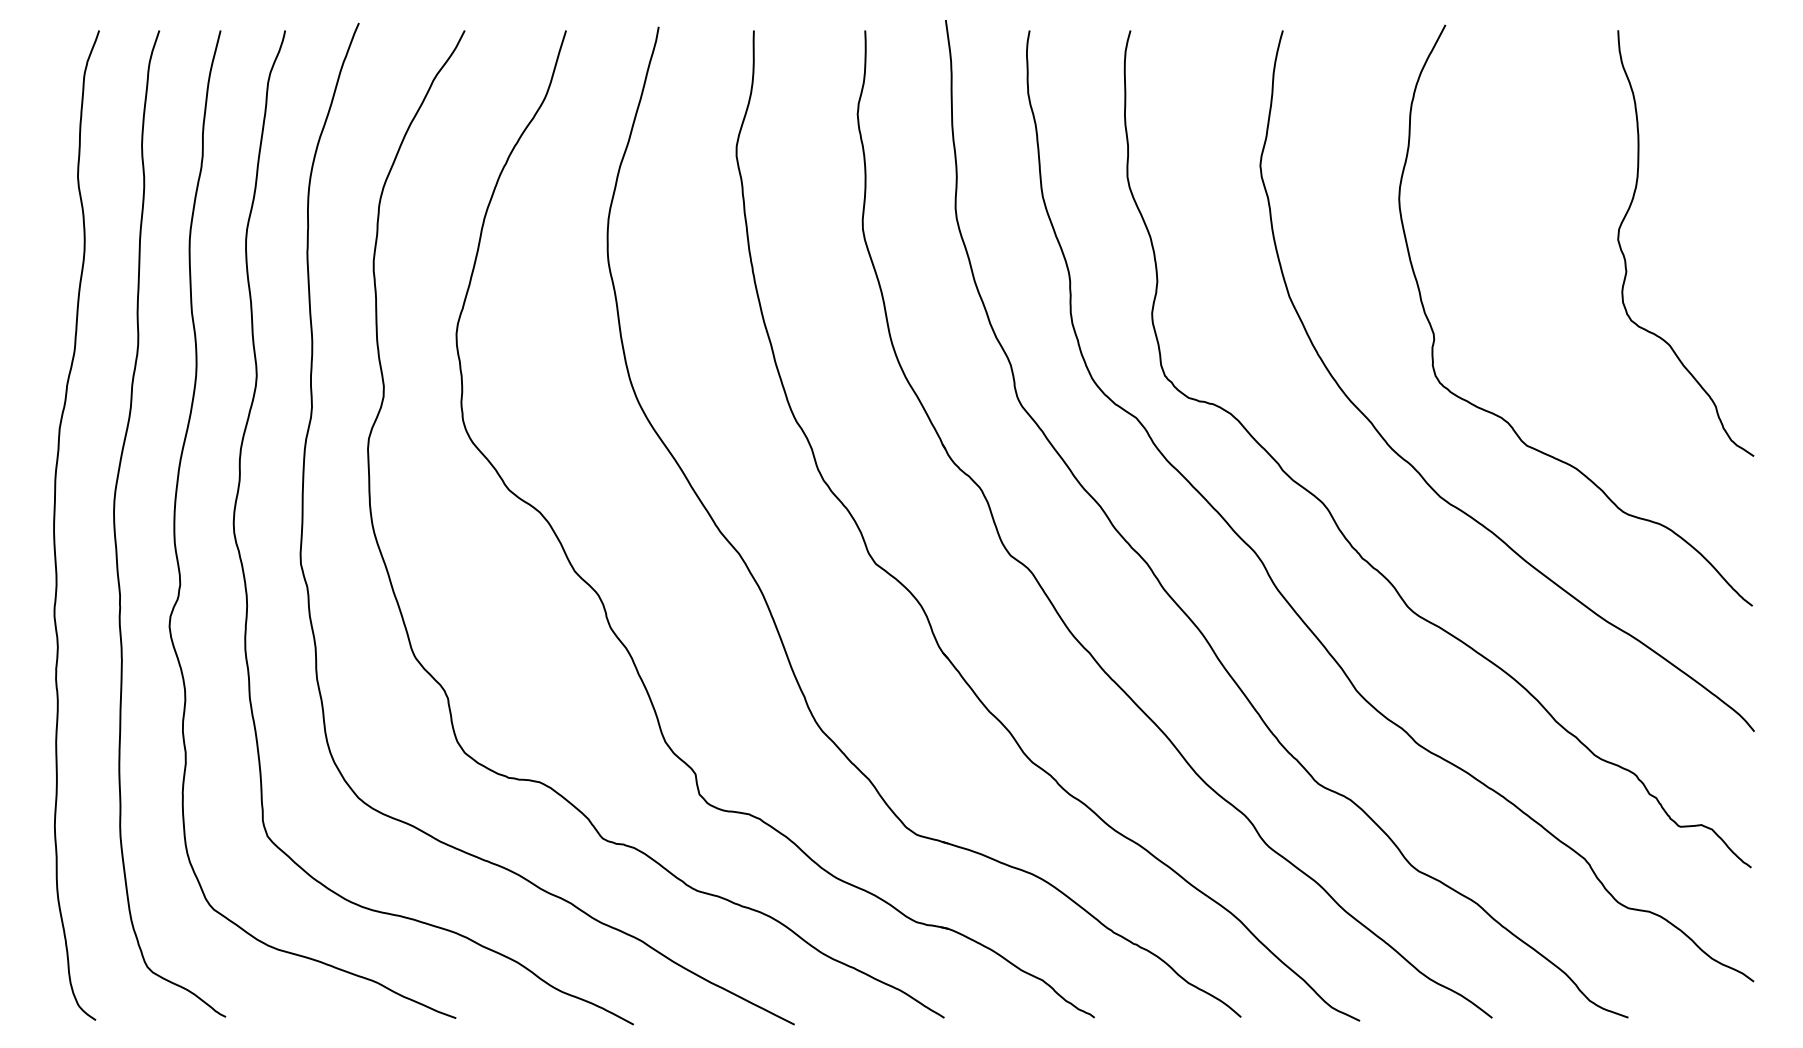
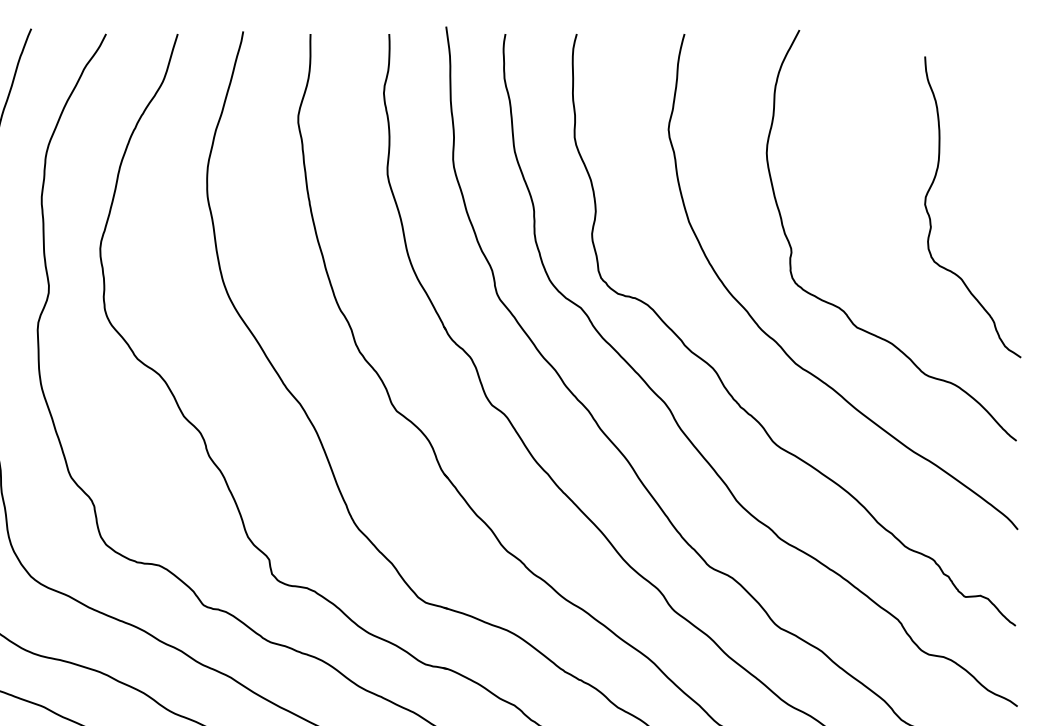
curve: (1626, 260) -> (931, 219), moved

